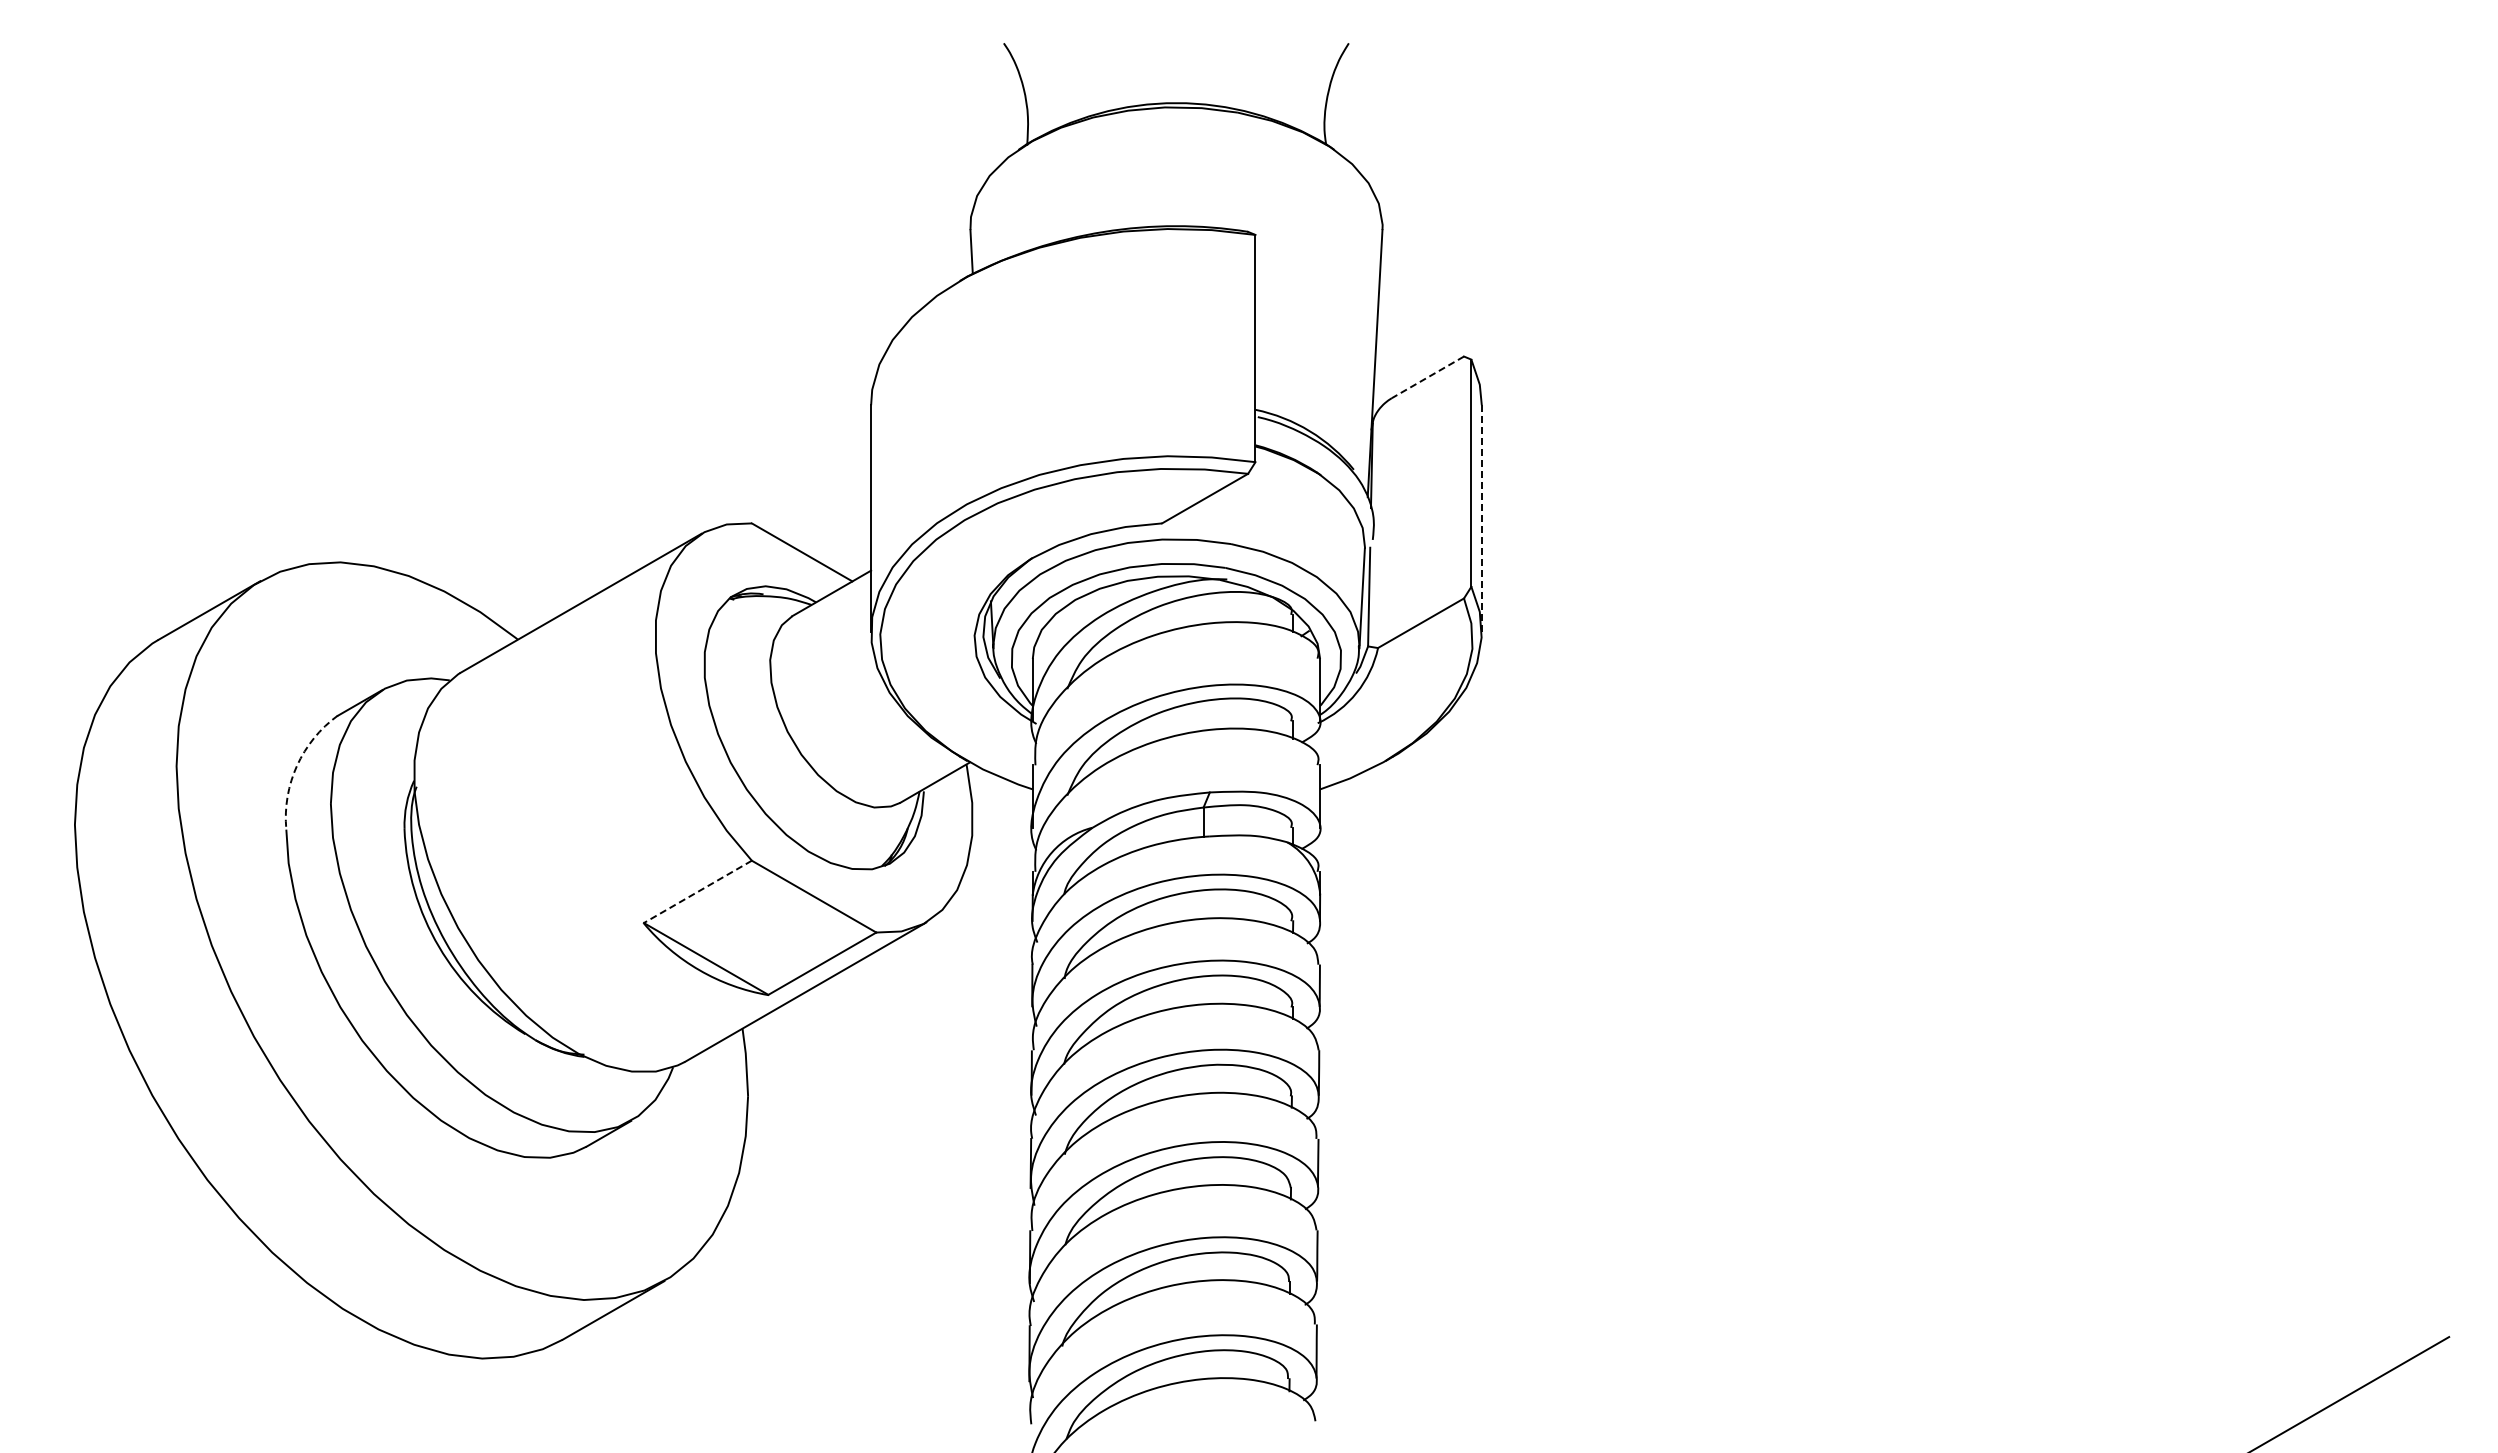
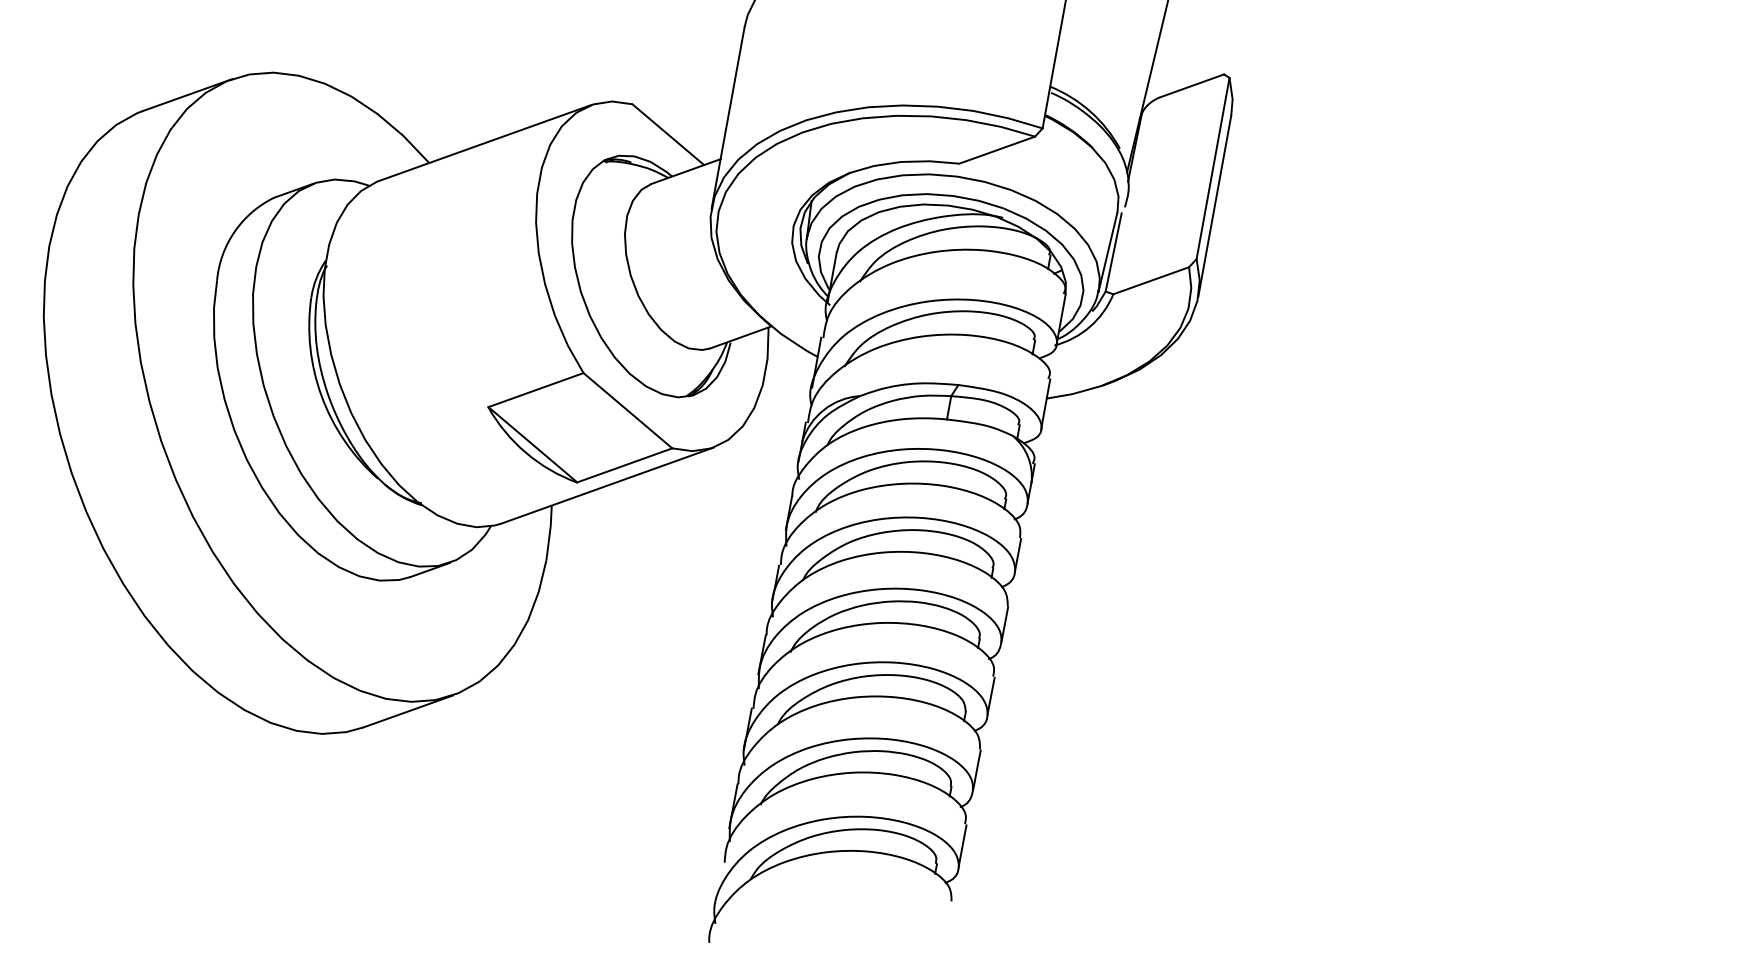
line: (1427, 377) -> (1191, 85), dashed -> solid
line: (1481, 518) -> (1214, 206), dashed -> solid
arc: (297, 765) -> (235, 231), dashed -> solid
line: (697, 892) -> (535, 390), dashed -> solid

